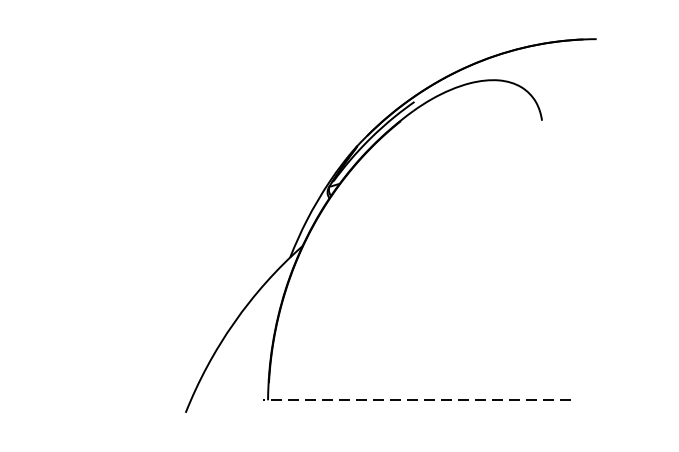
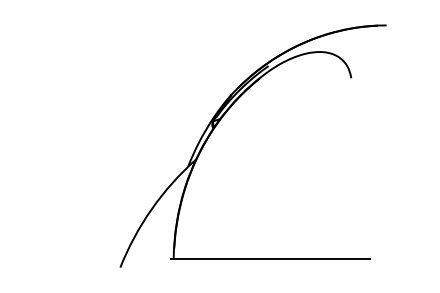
line: (417, 400) -> (270, 259), dashed -> solid

